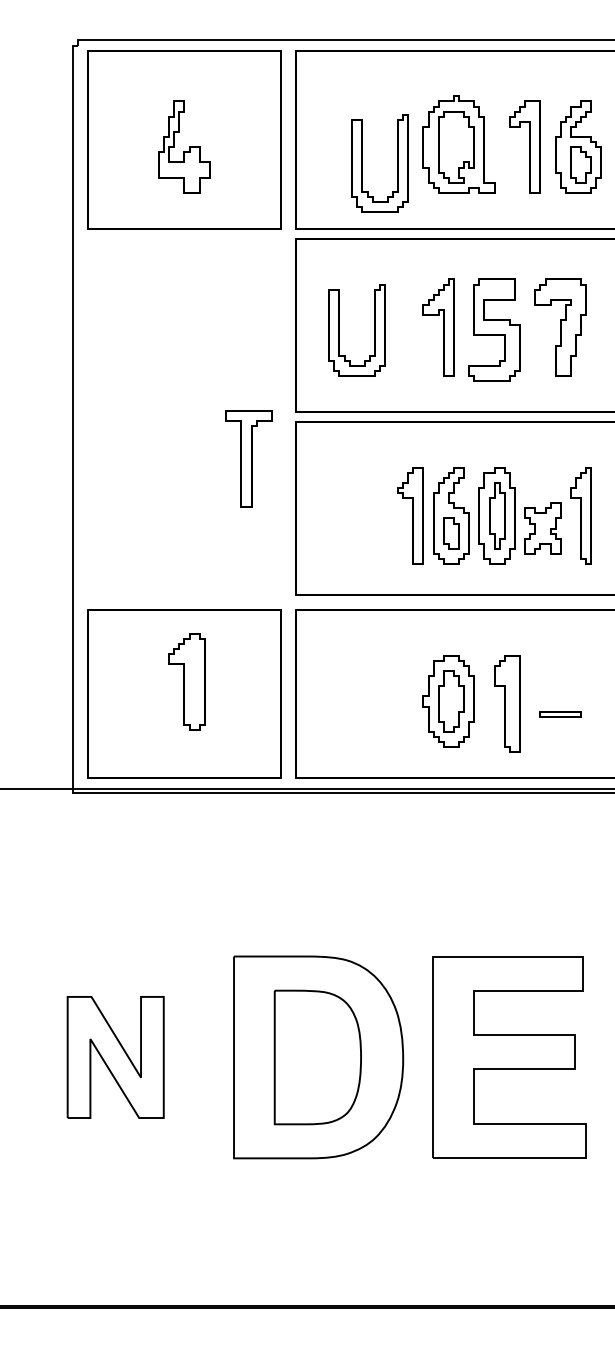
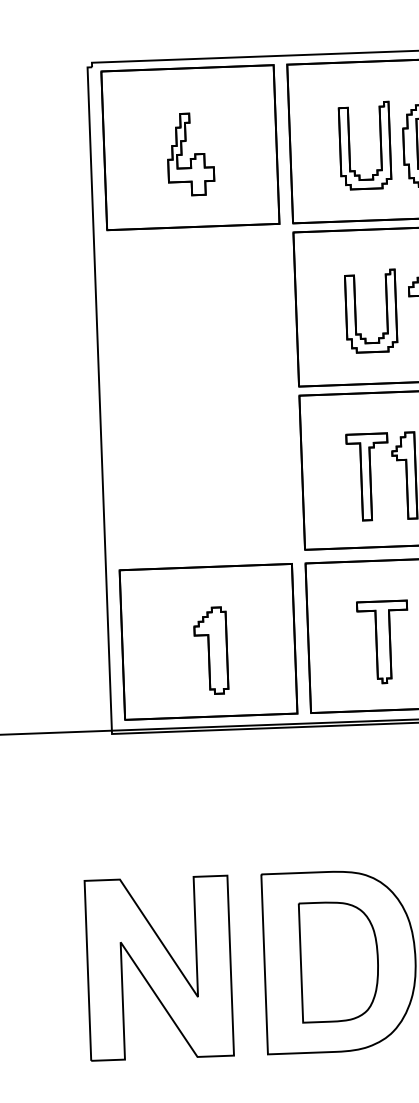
part: (362, 163) -> (349, 146), moved
part: (339, 330) -> (355, 312), moved
part: (248, 458) -> (367, 476), moved
part: (186, 681) -> (210, 650), moved
part: (379, 701) -> (382, 642), added
part: (115, 1057) -> (158, 968), size x1.67

